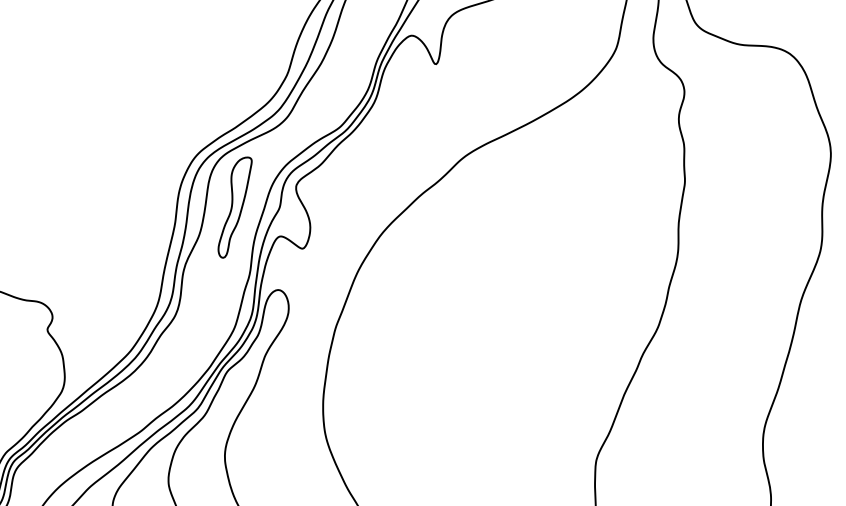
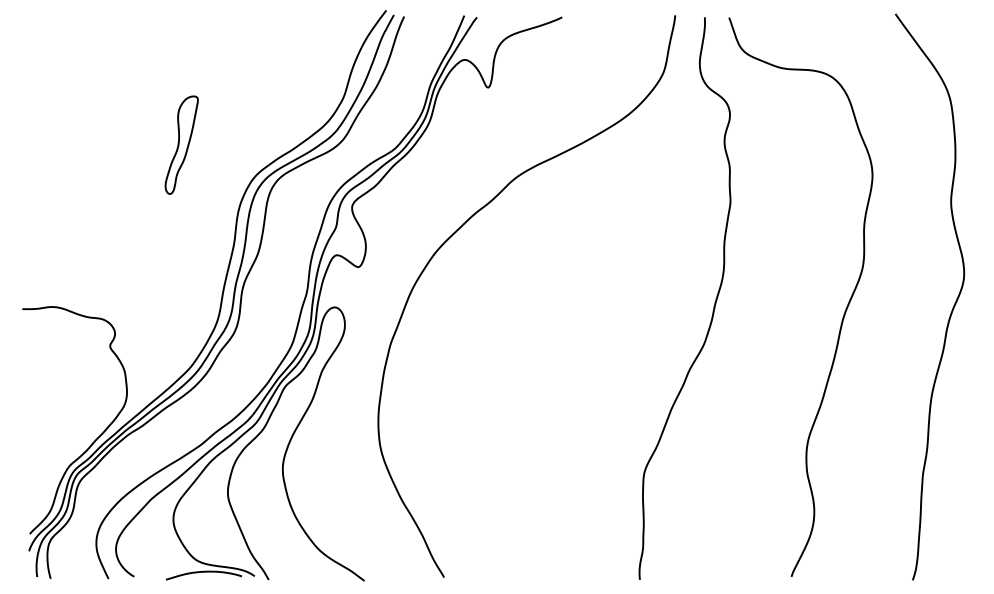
part: (234, 206) -> (181, 144), moved

